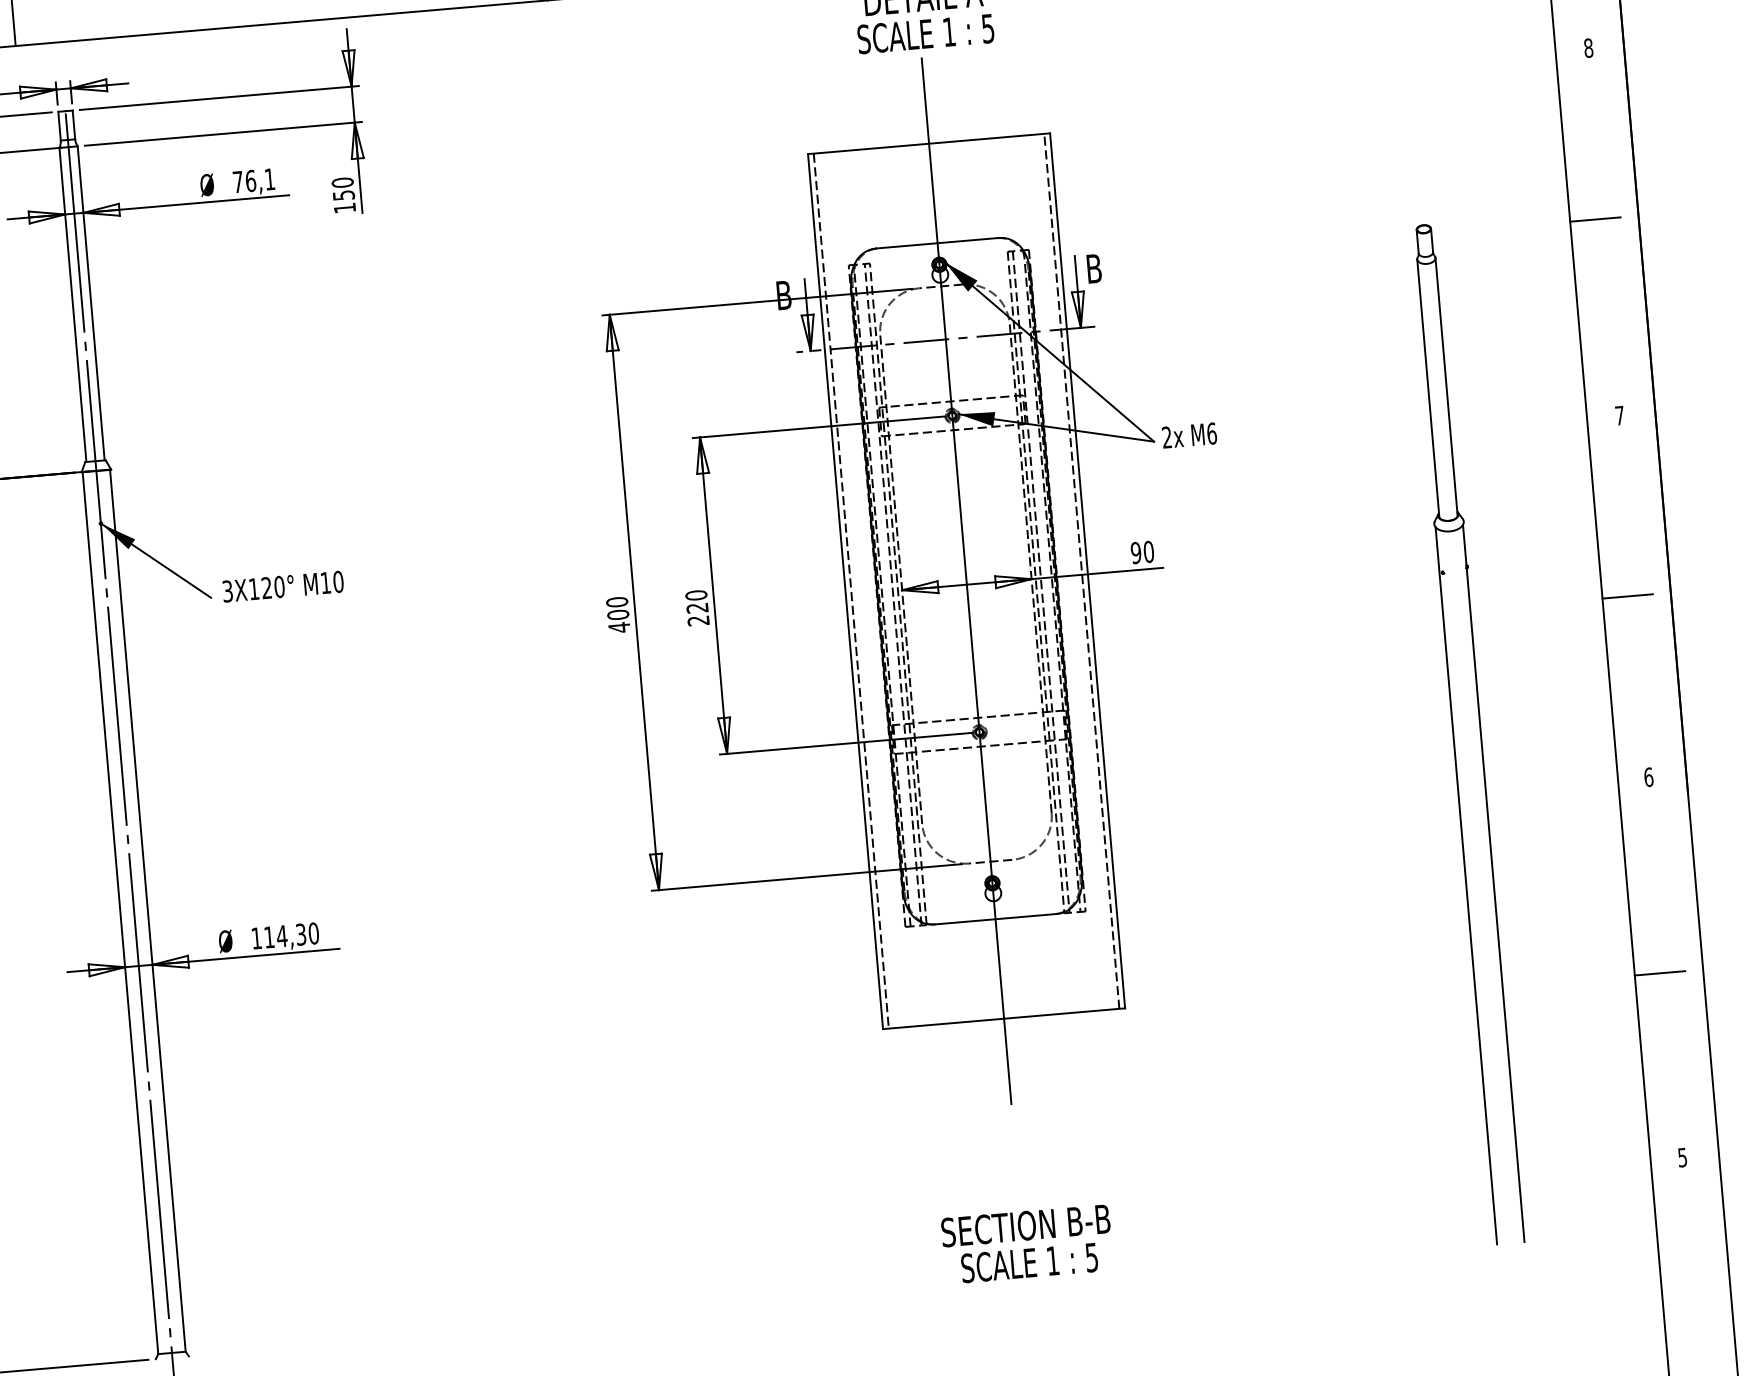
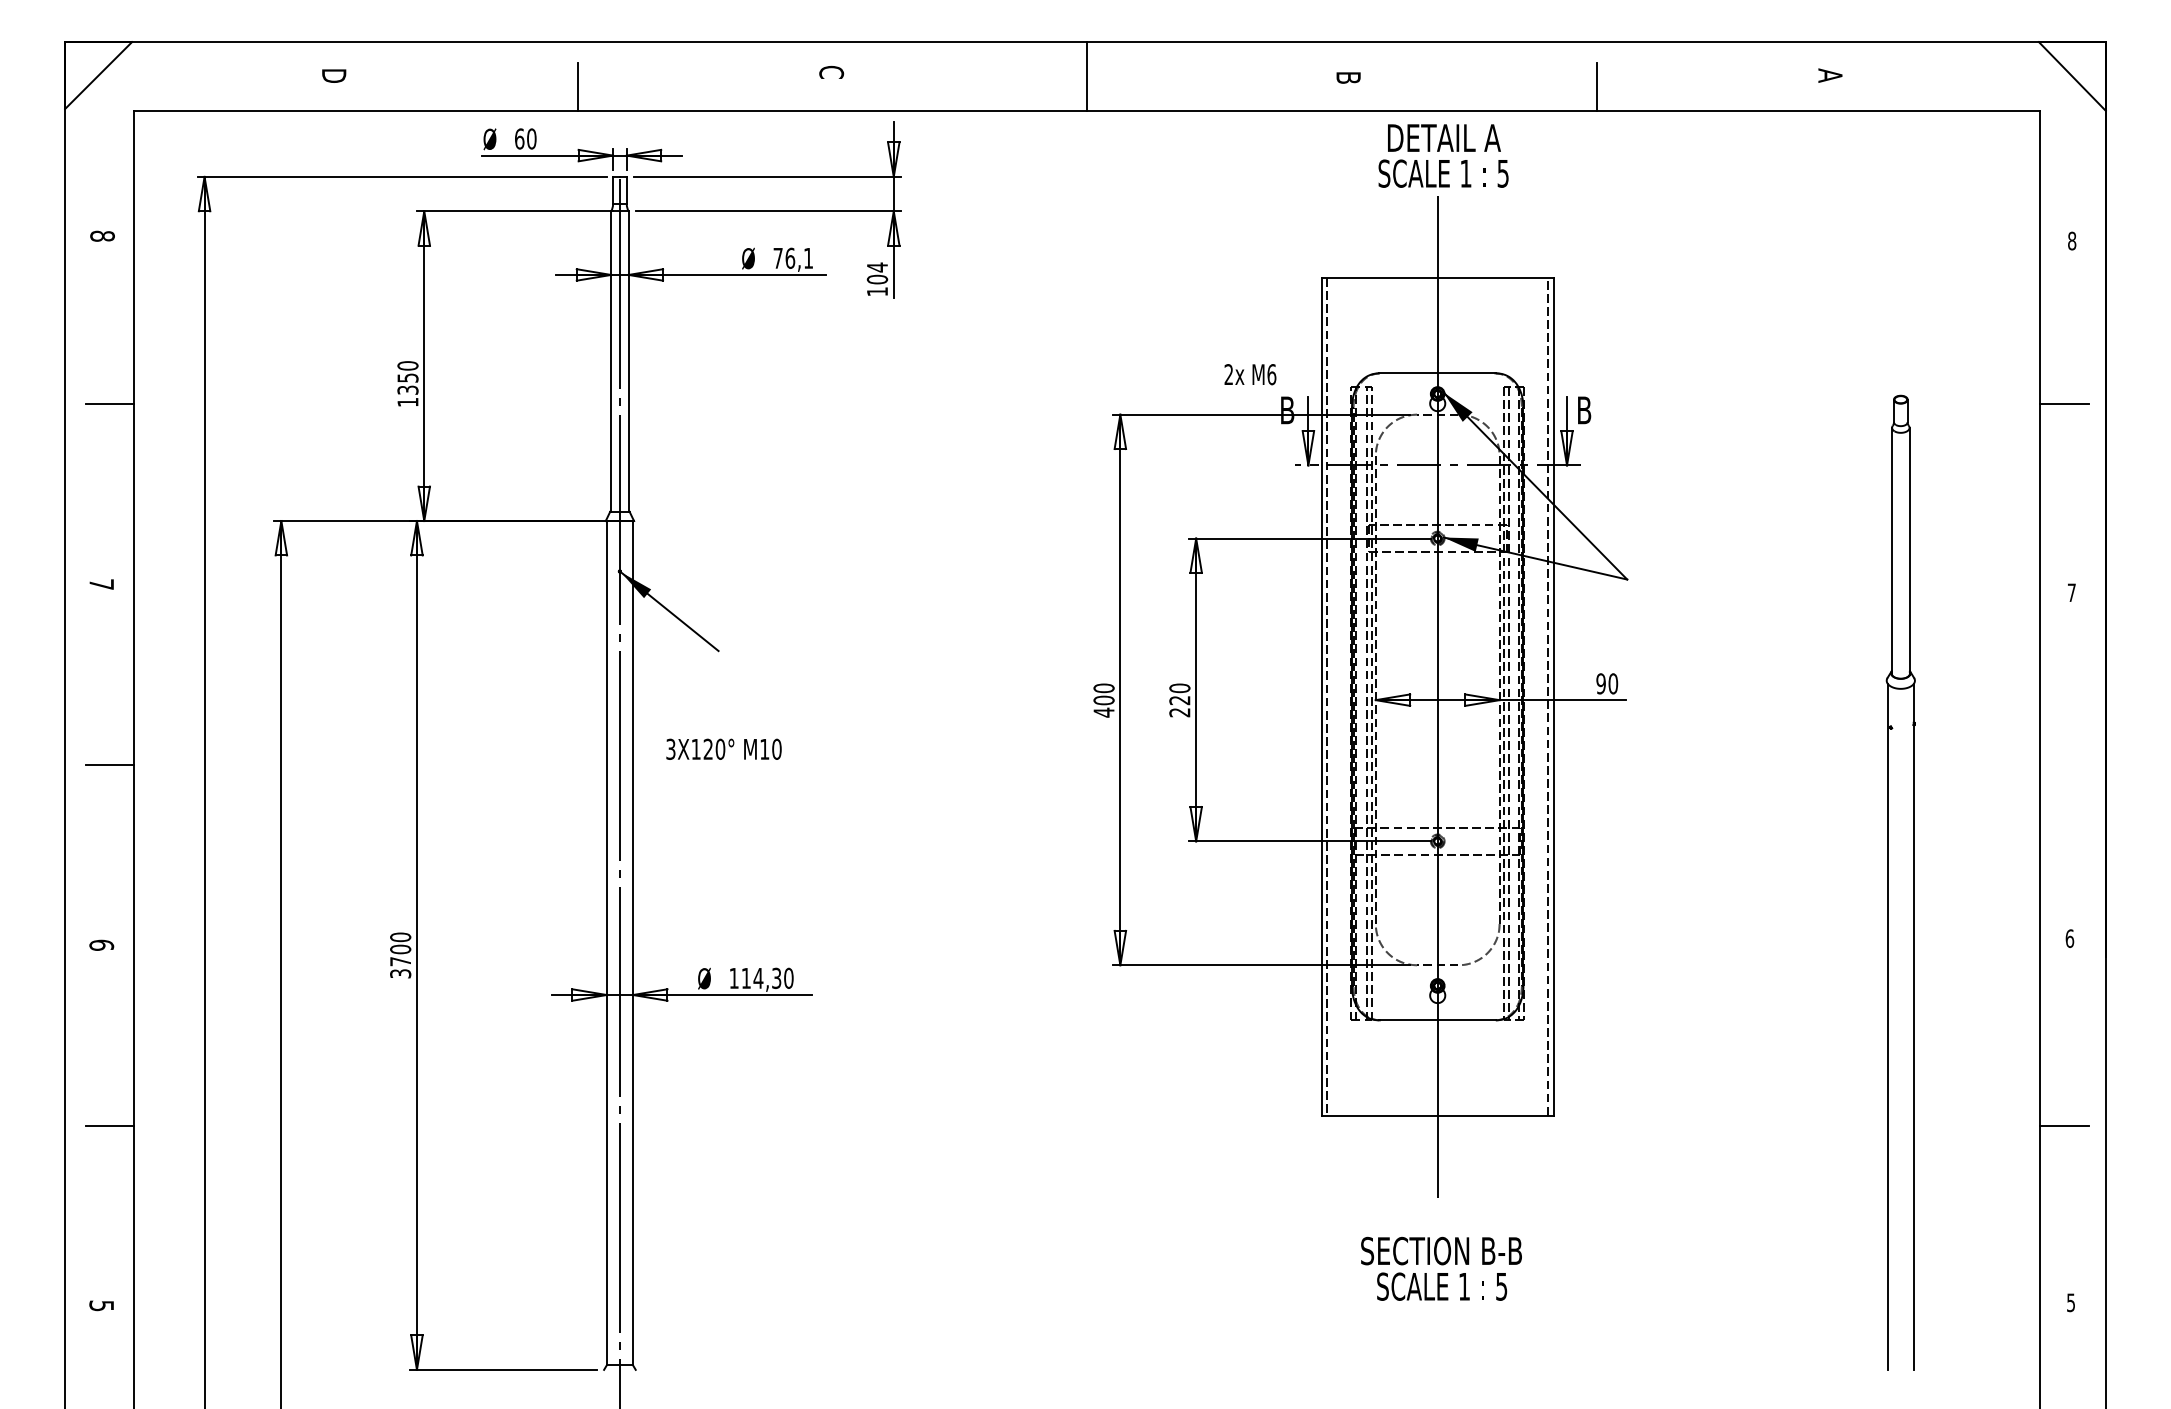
text: (343, 189) -> (877, 273), 150 -> 104
text: (1189, 435) -> (1250, 374), moved
text: (282, 585) -> (723, 748), moved
line: (1627, 596) -> (2064, 765), removed
text: (1027, 1244) -> (1441, 1268), moved

